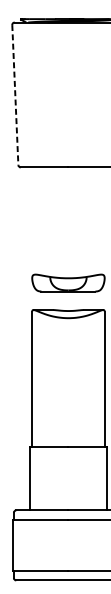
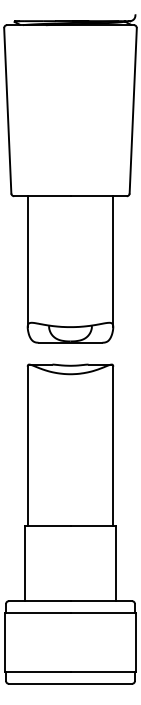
line: (15, 94) -> (7, 110), dashed -> solid
line: (32, 222) -> (27, 261), added
line: (104, 222) -> (113, 261), added

